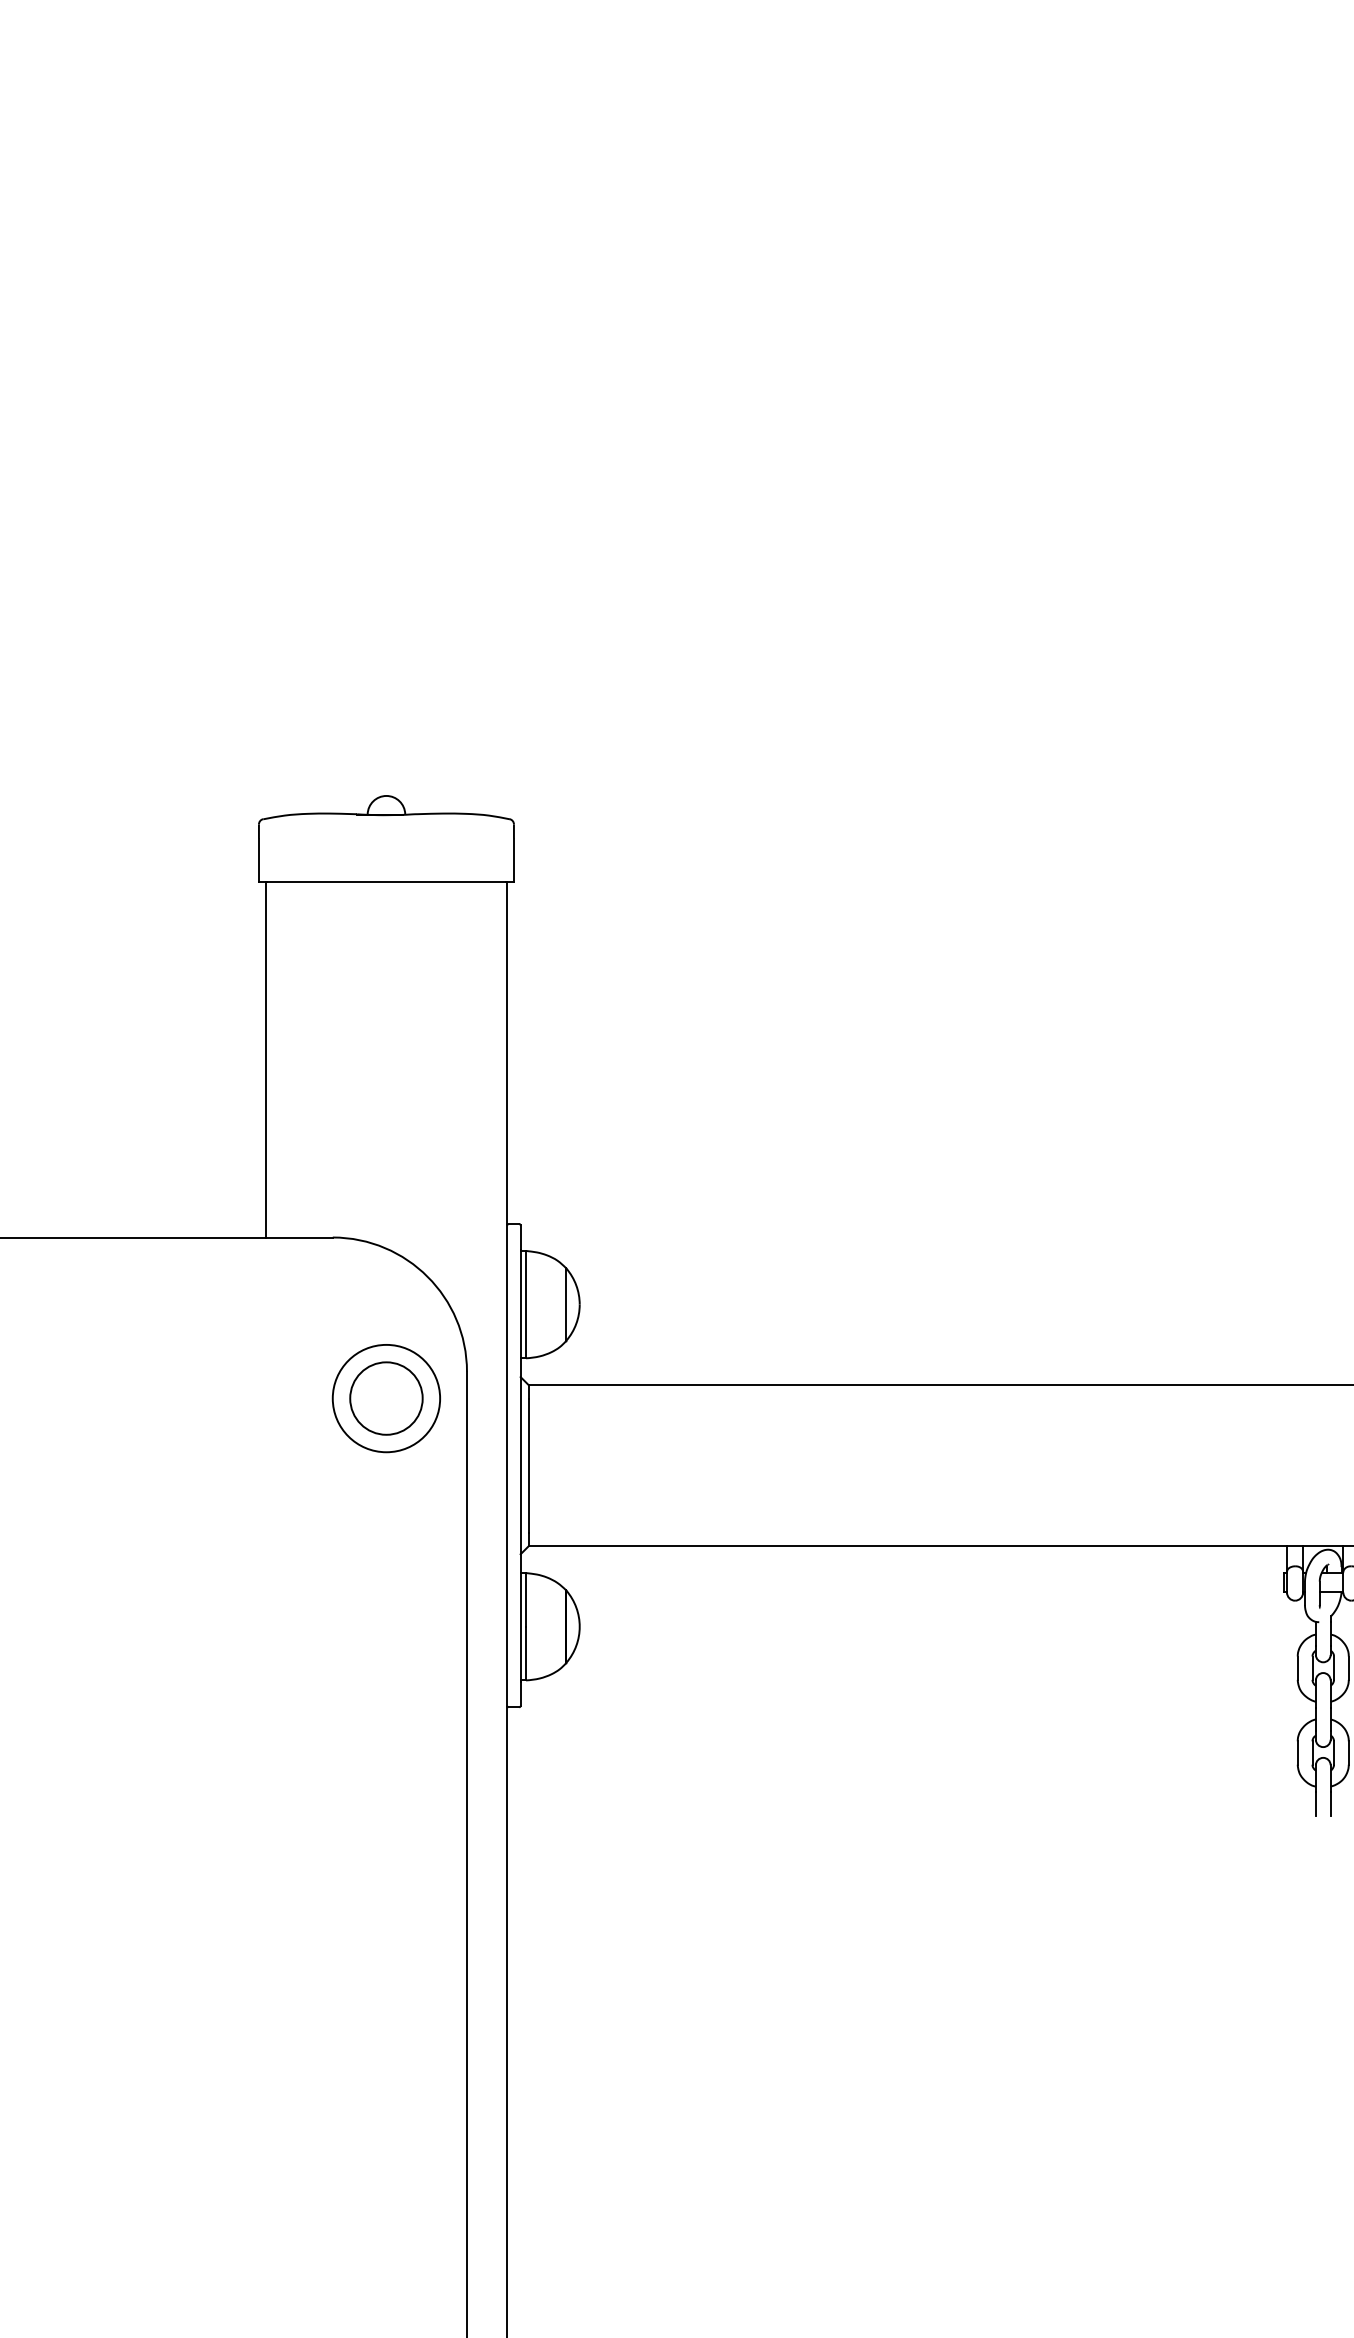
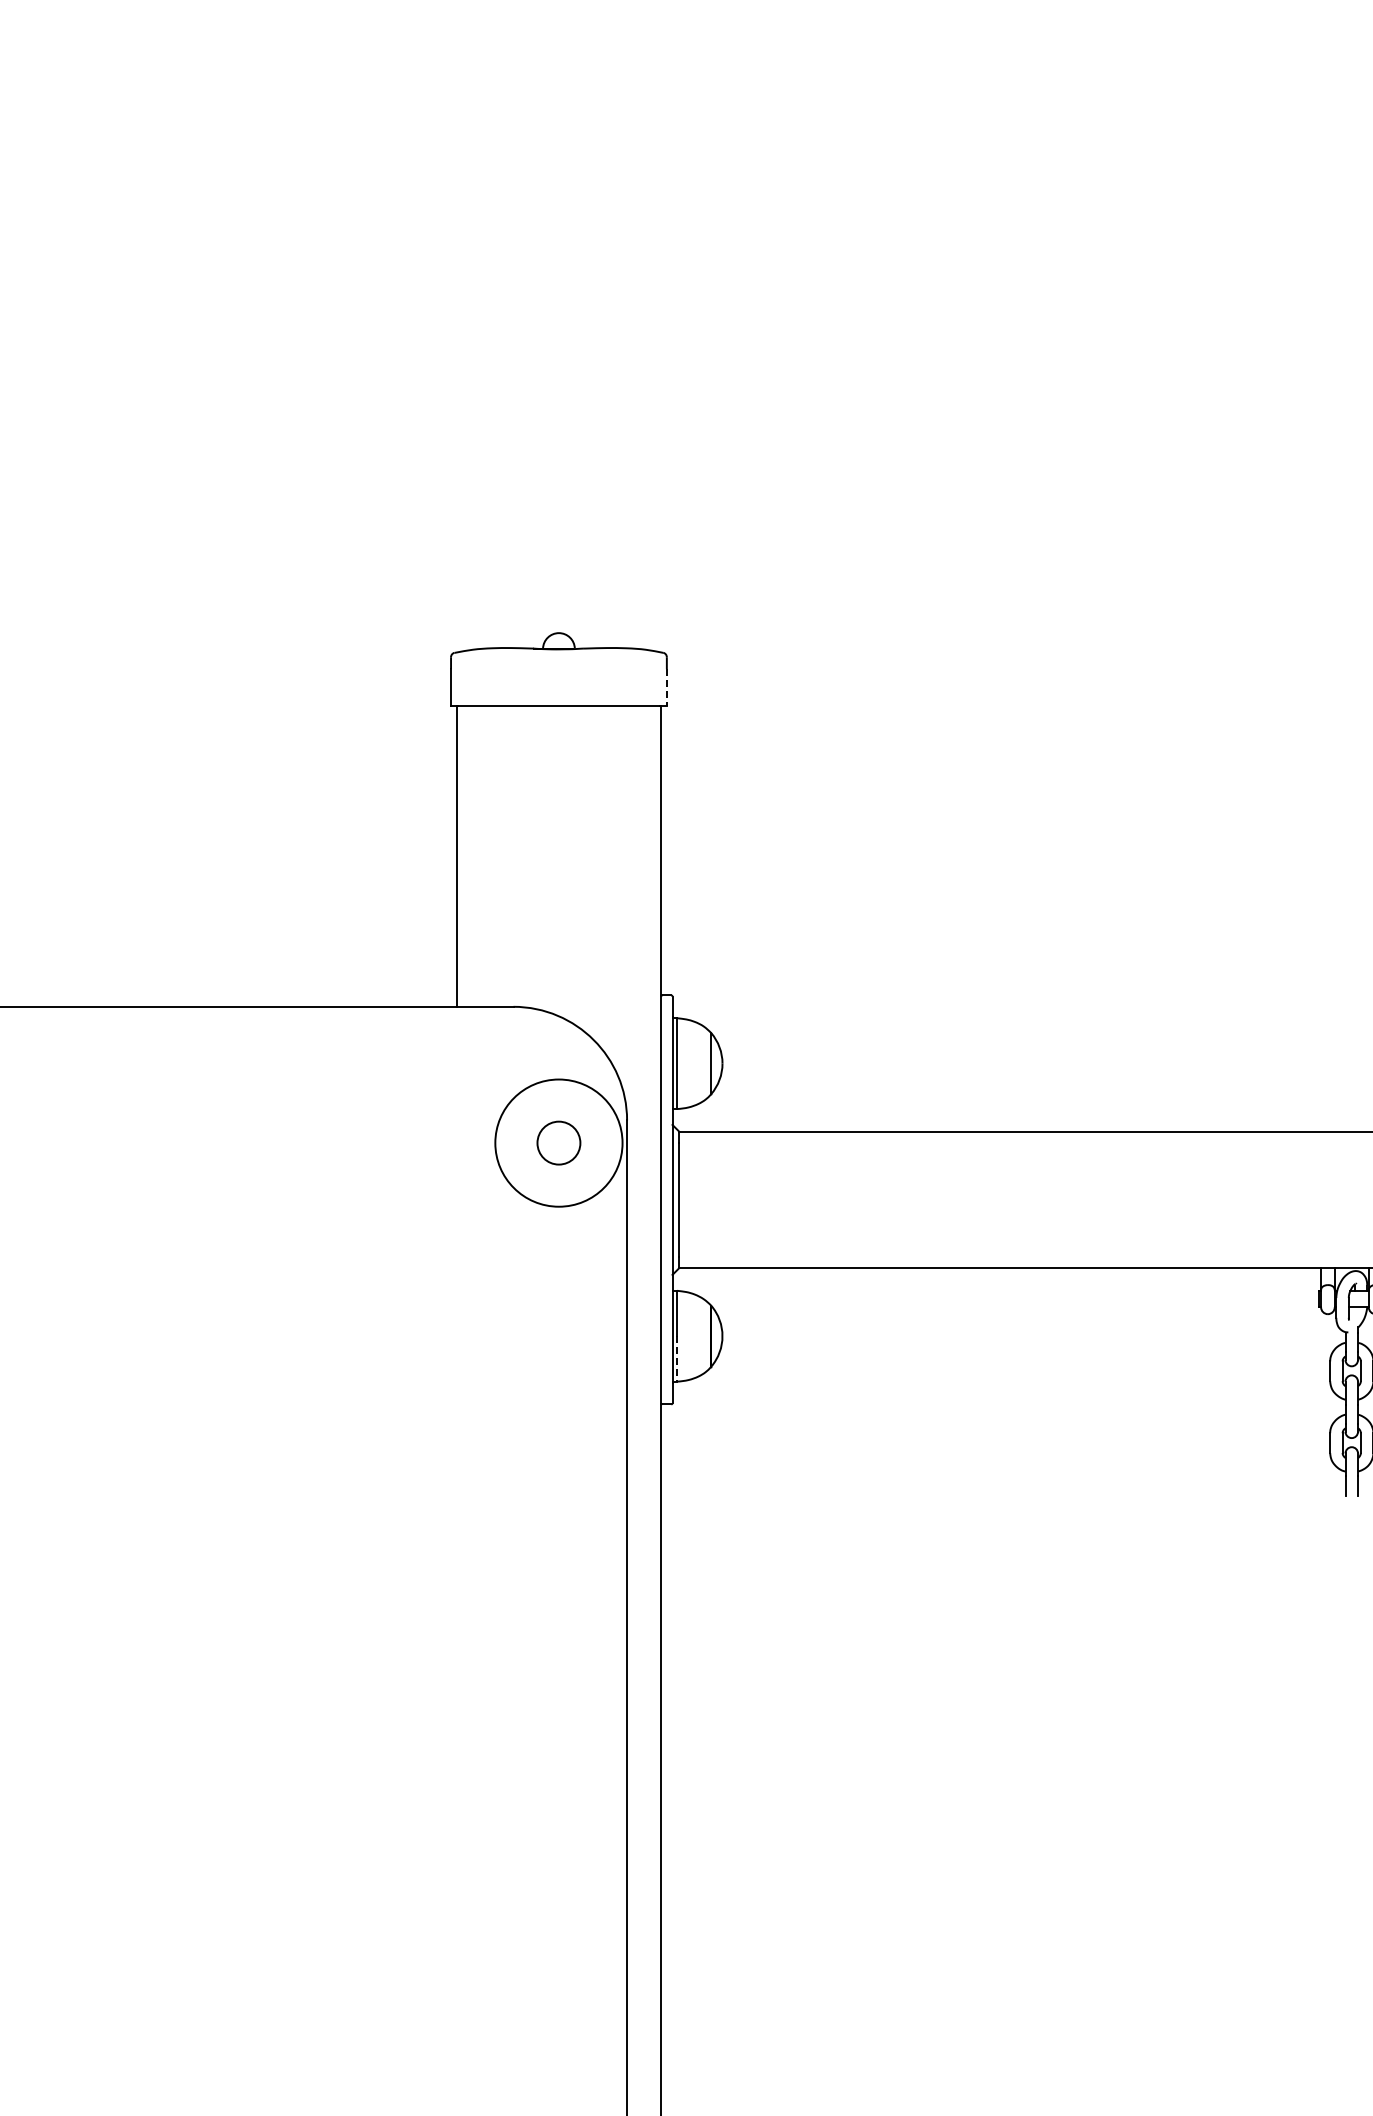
line: (513, 861) -> (666, 688), solid -> dashed
circle: (385, 1397) -> (558, 1142), size x0.7
circle: (385, 1397) -> (558, 1142), size x1.4
line: (526, 1653) -> (677, 1358), solid -> dashed

